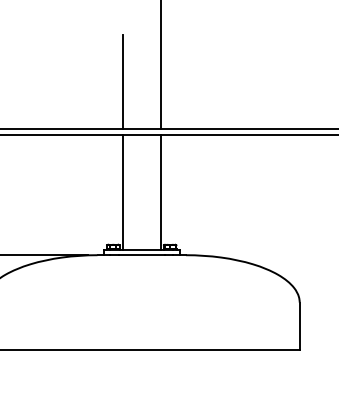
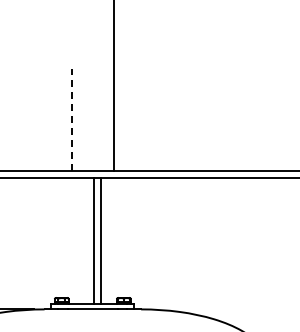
line: (122, 82) -> (71, 120), solid -> dashed
line: (122, 192) -> (93, 240), moved
line: (160, 192) -> (100, 240), moved

